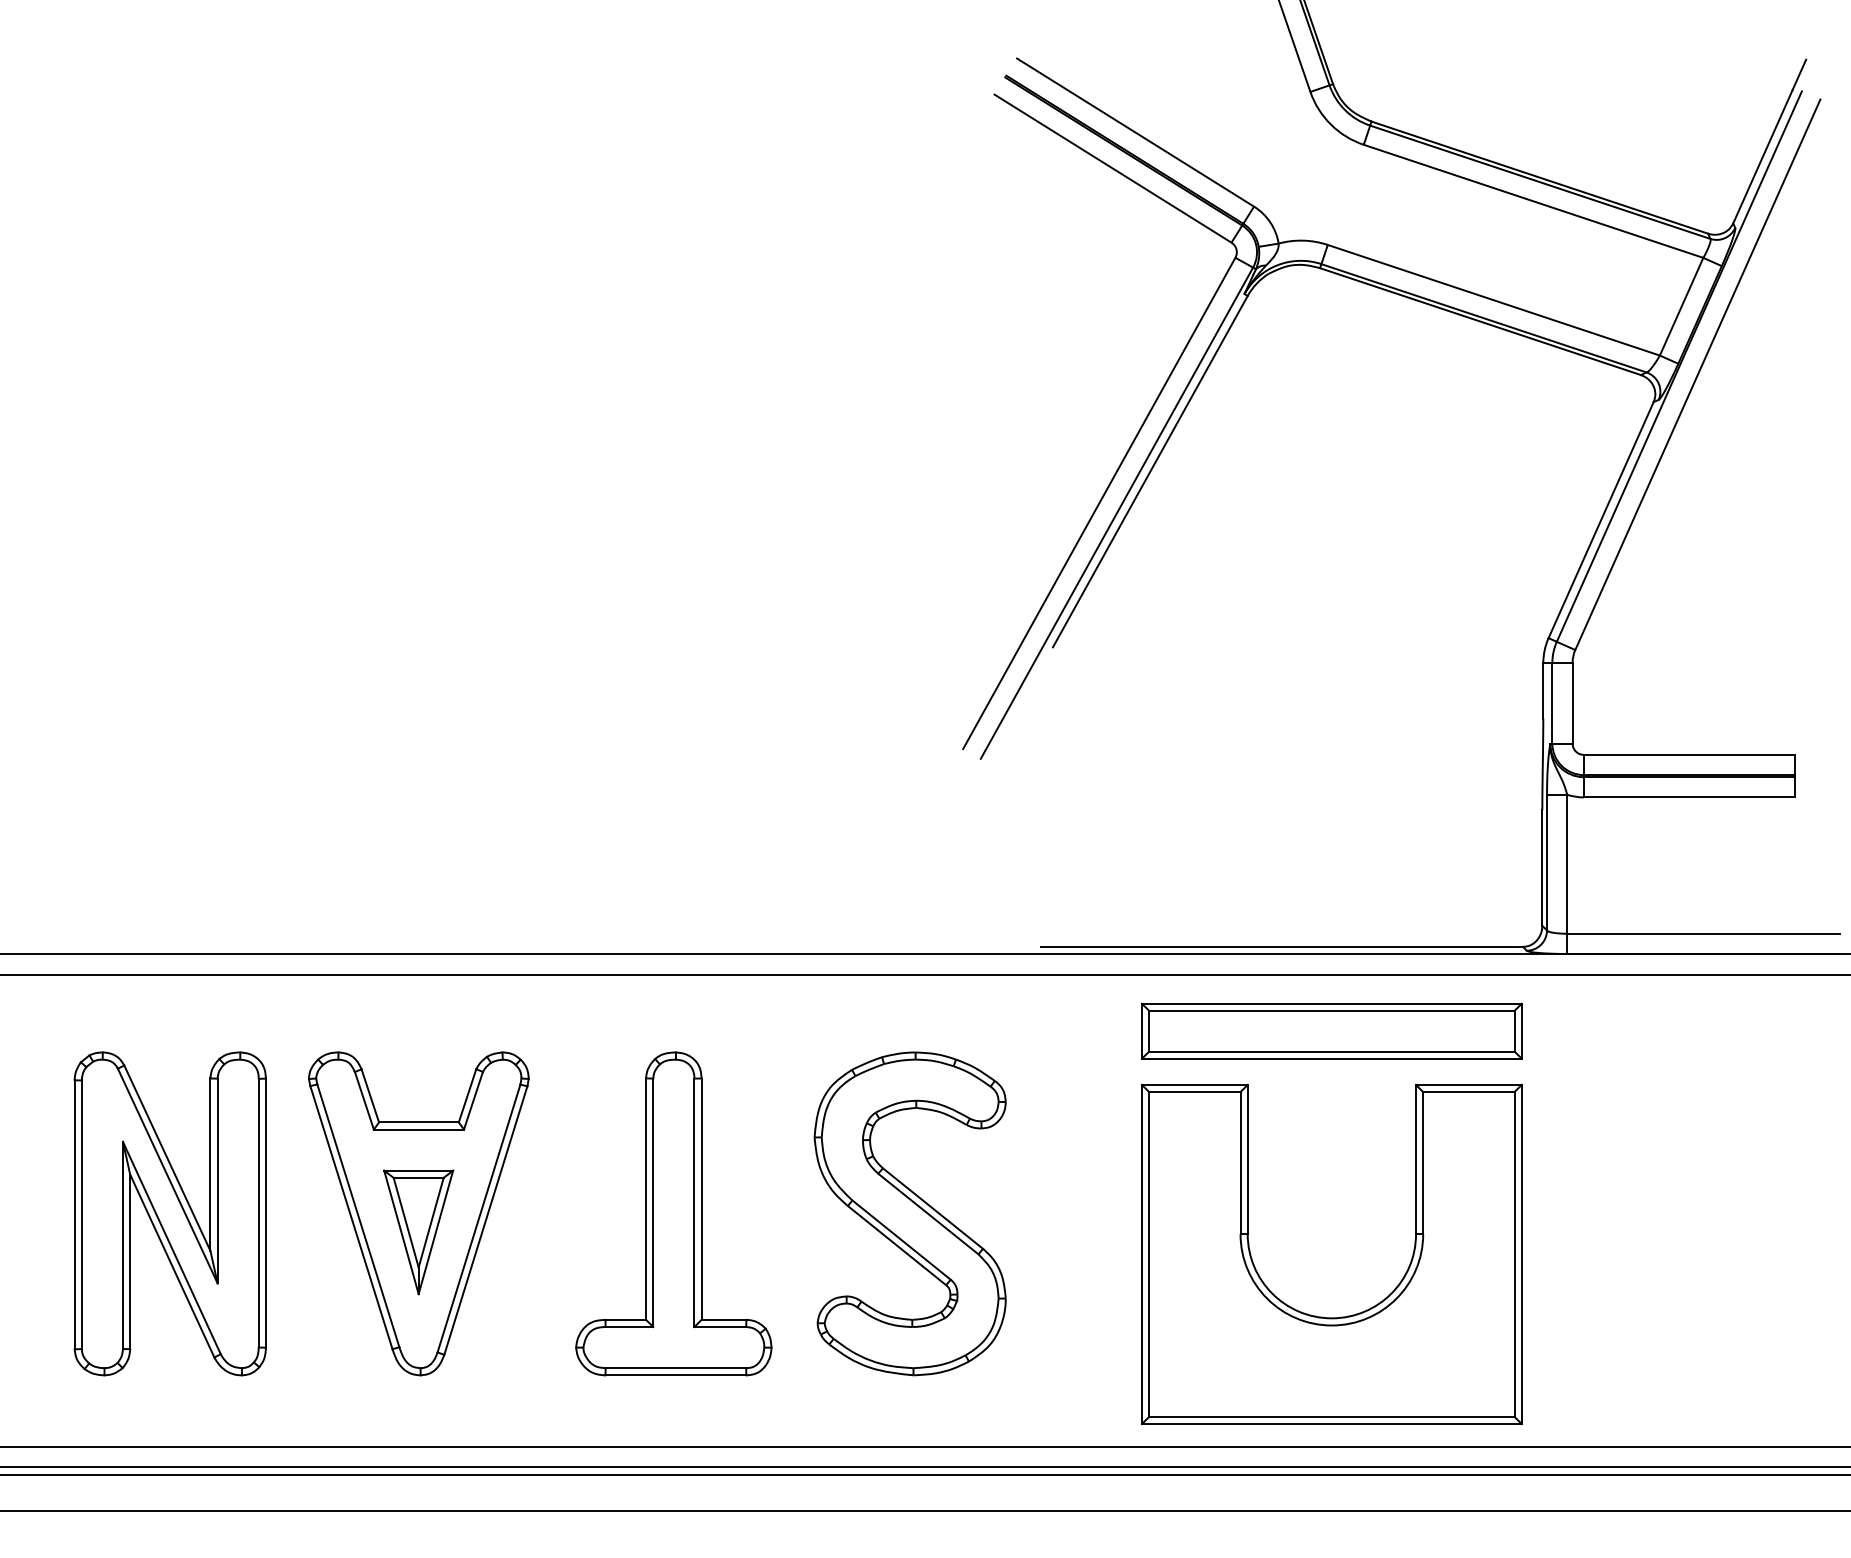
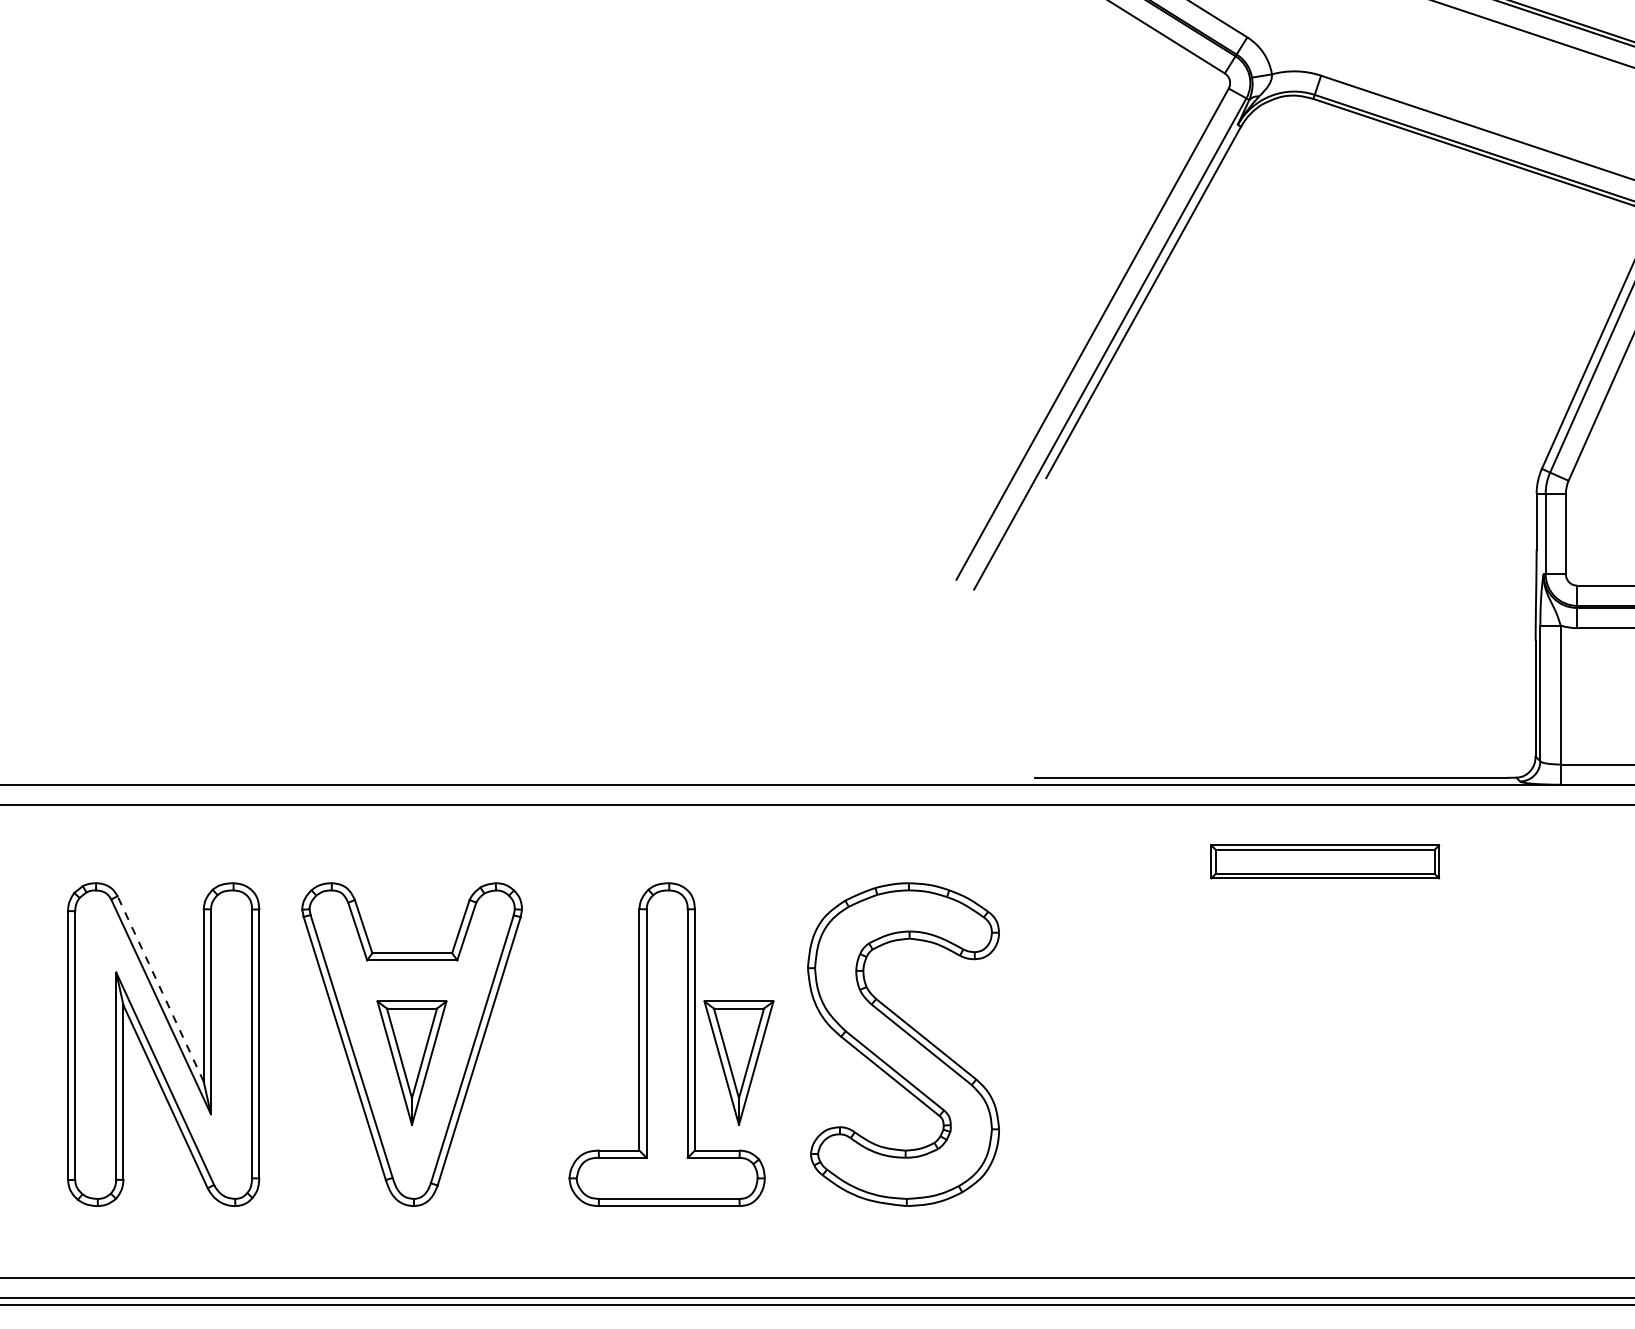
part: (1331, 1030) -> (1324, 861), size x0.6
line: (167, 1157) -> (160, 988), solid -> dashed
part: (745, 1232) -> (738, 1063), added
part: (1322, 1316) -> (1315, 1147), removed

